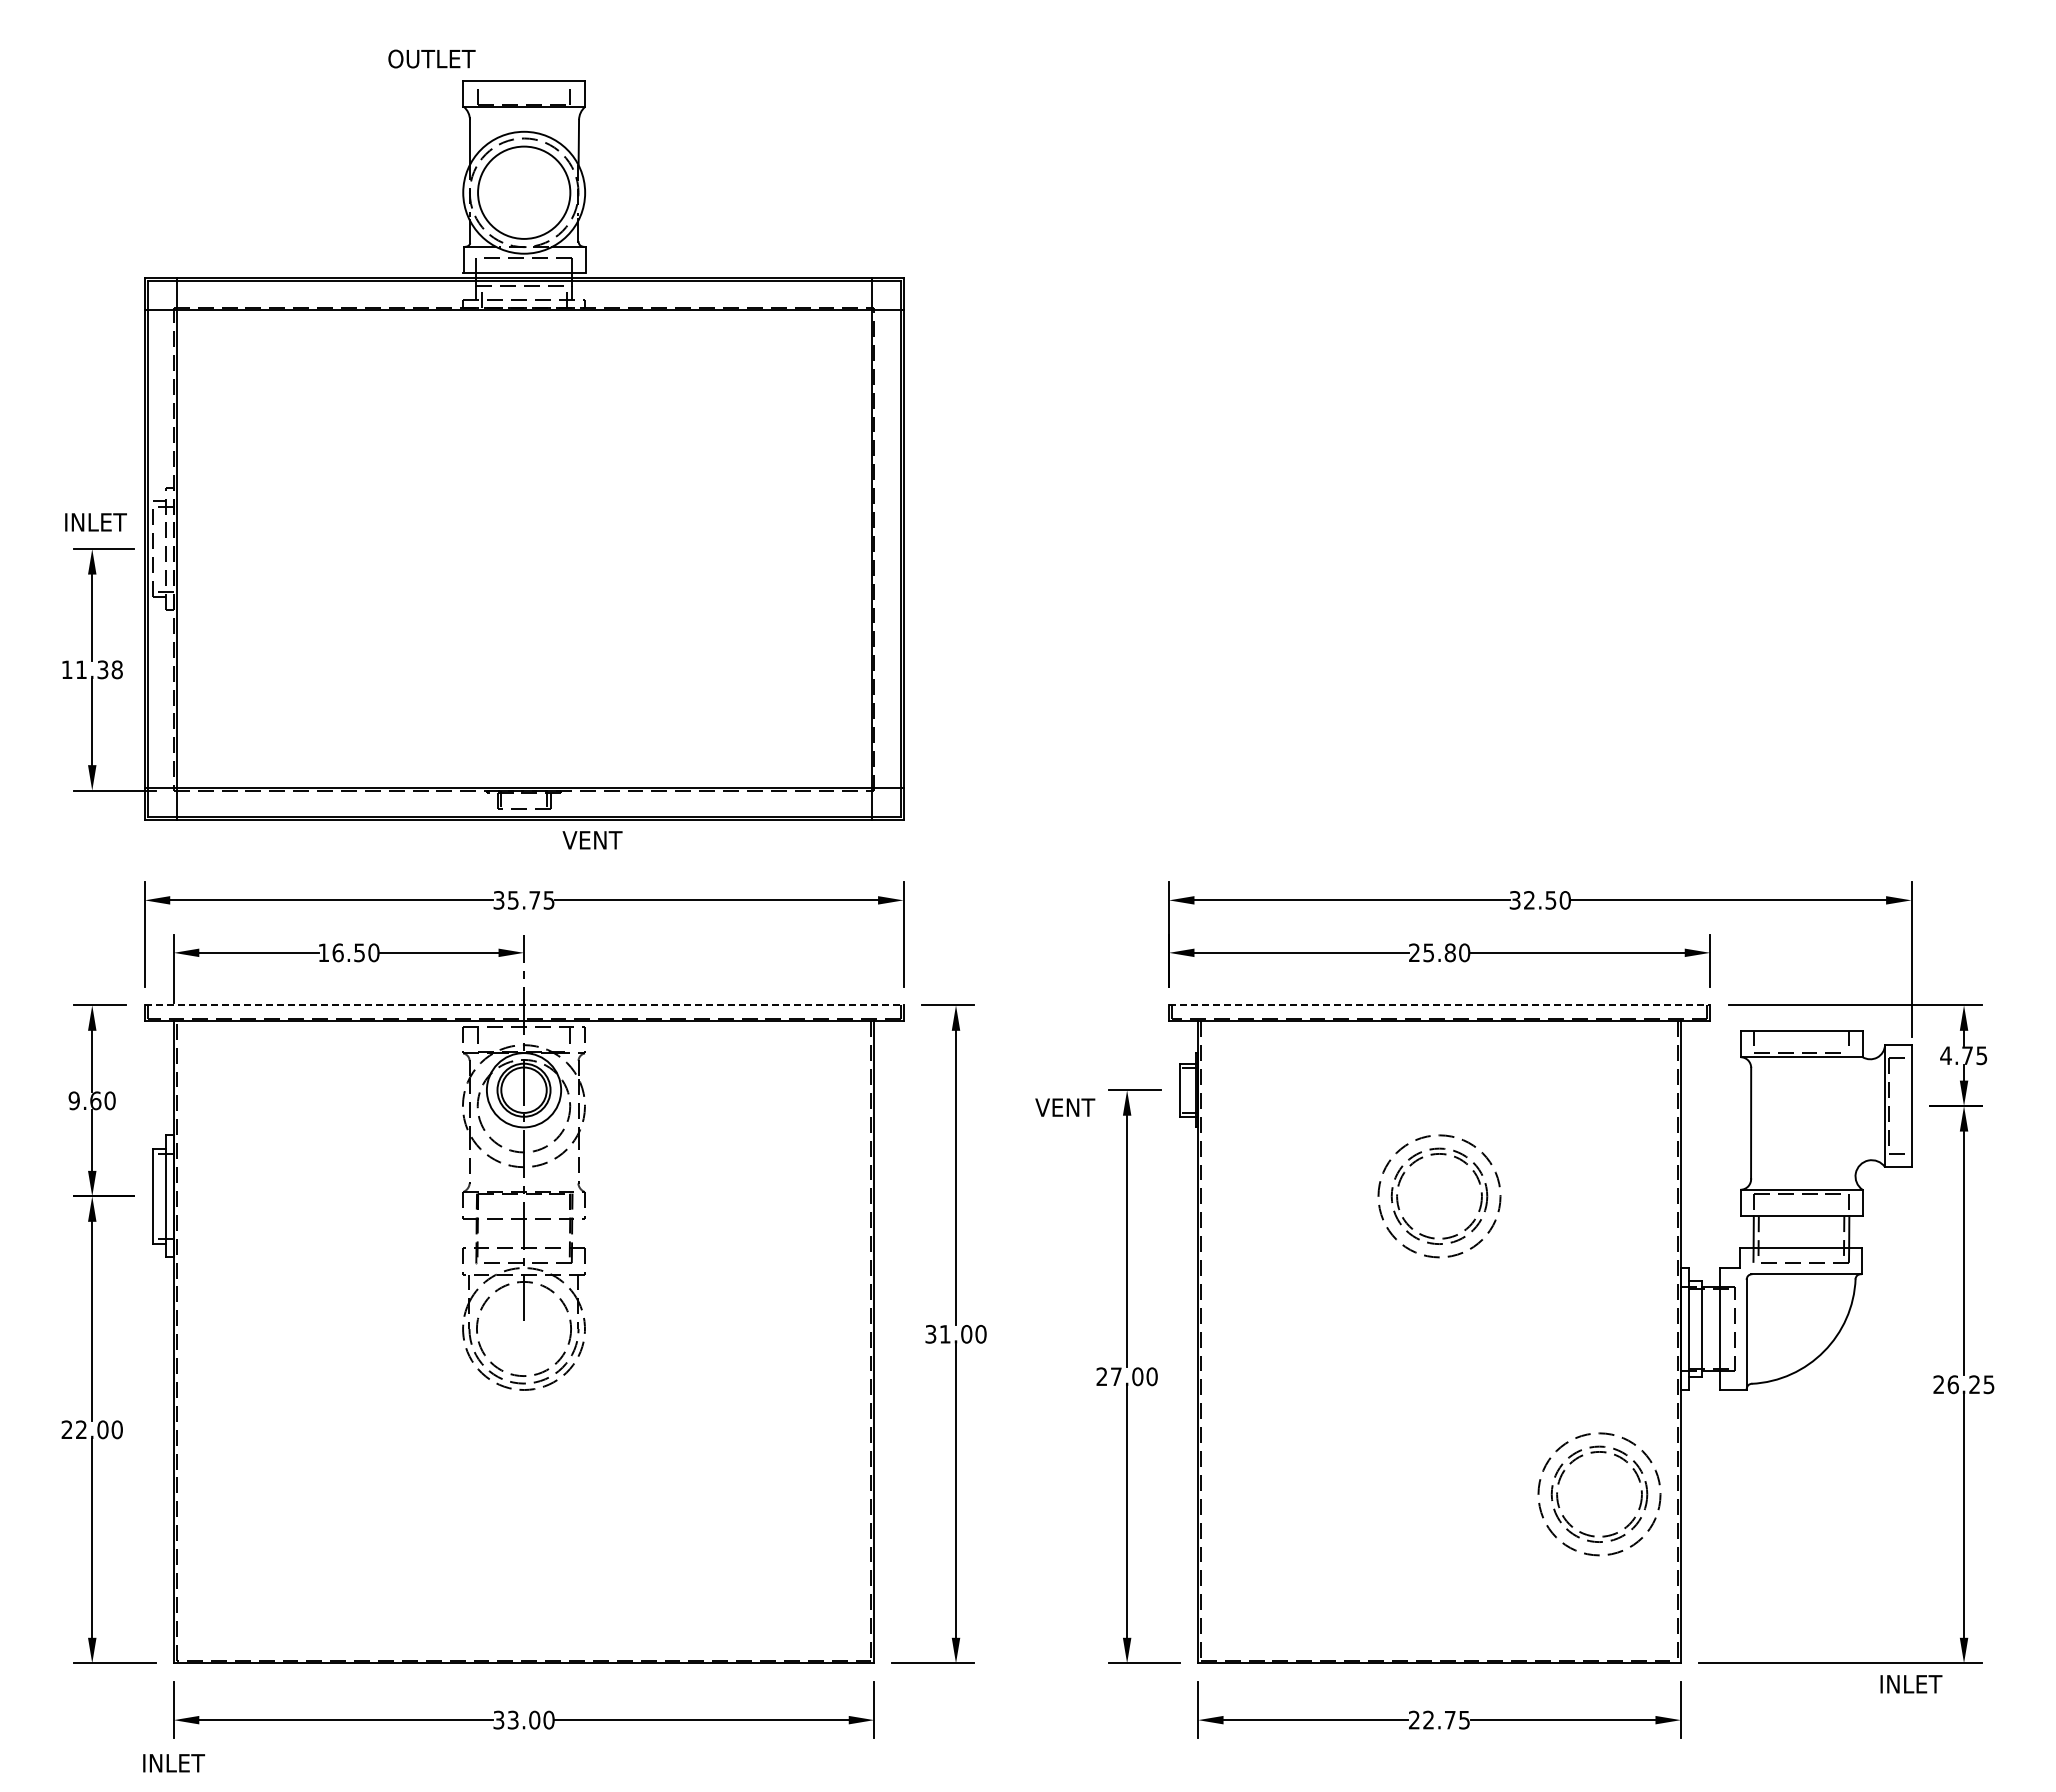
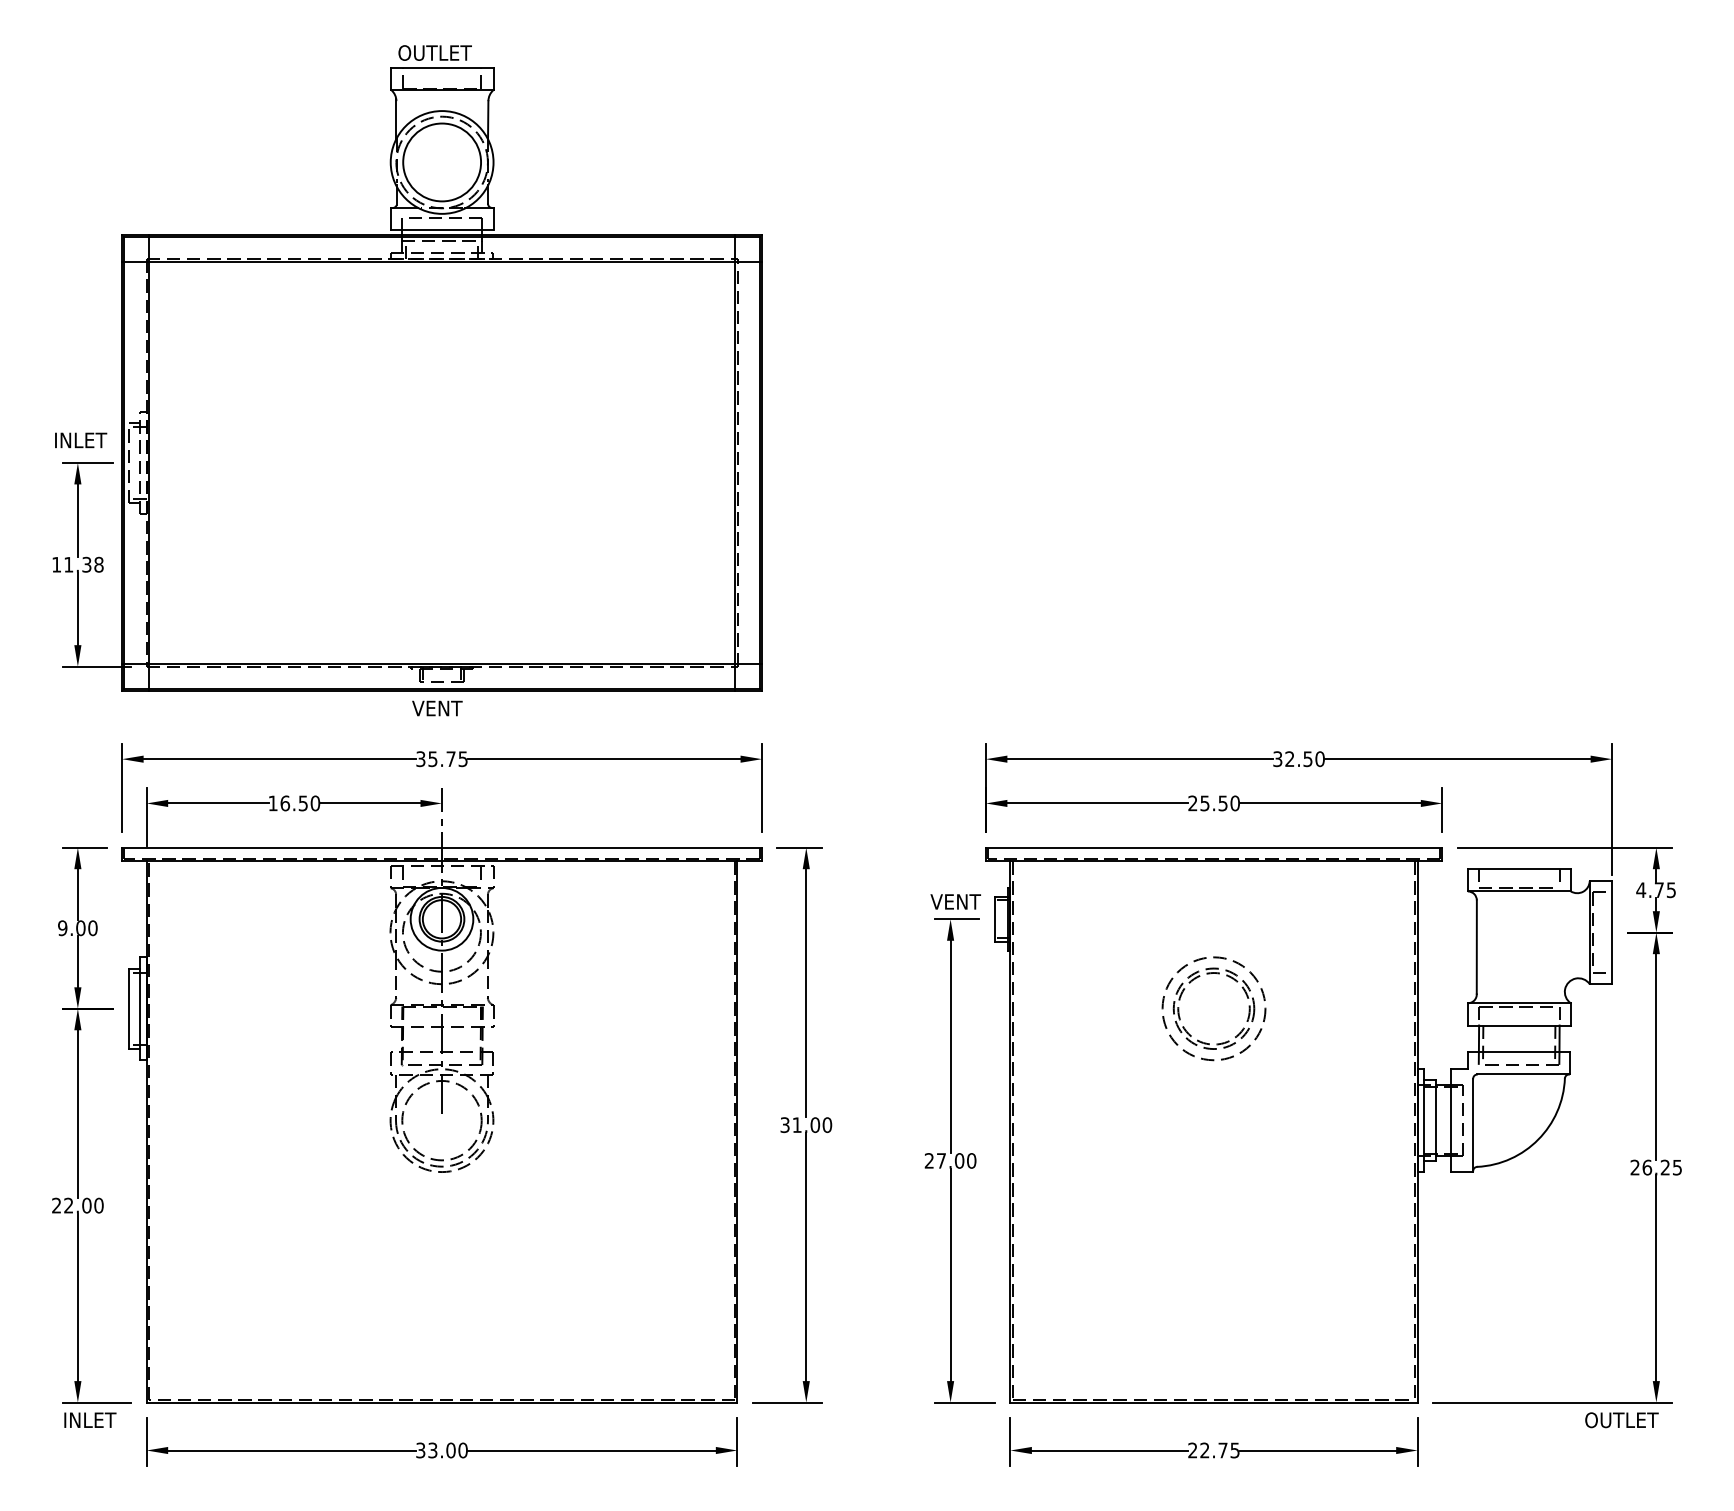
text: (431, 58) -> (434, 52), moved
text: (592, 840) -> (437, 708), moved
text: (1449, 952) -> (1222, 803), 25.80 -> 25.50
line: (524, 1005) -> (442, 847), dashed -> solid
line: (1439, 1005) -> (1214, 847), dashed -> solid
text: (95, 1100) -> (80, 927), 9.60 -> 9.00
text: (1065, 1107) -> (955, 901), moved
part: (1590, 1534) -> (1341, 1293), removed
text: (1922, 1683) -> (1621, 1419), INLET -> OUTLET
text: (173, 1763) -> (89, 1420), moved

